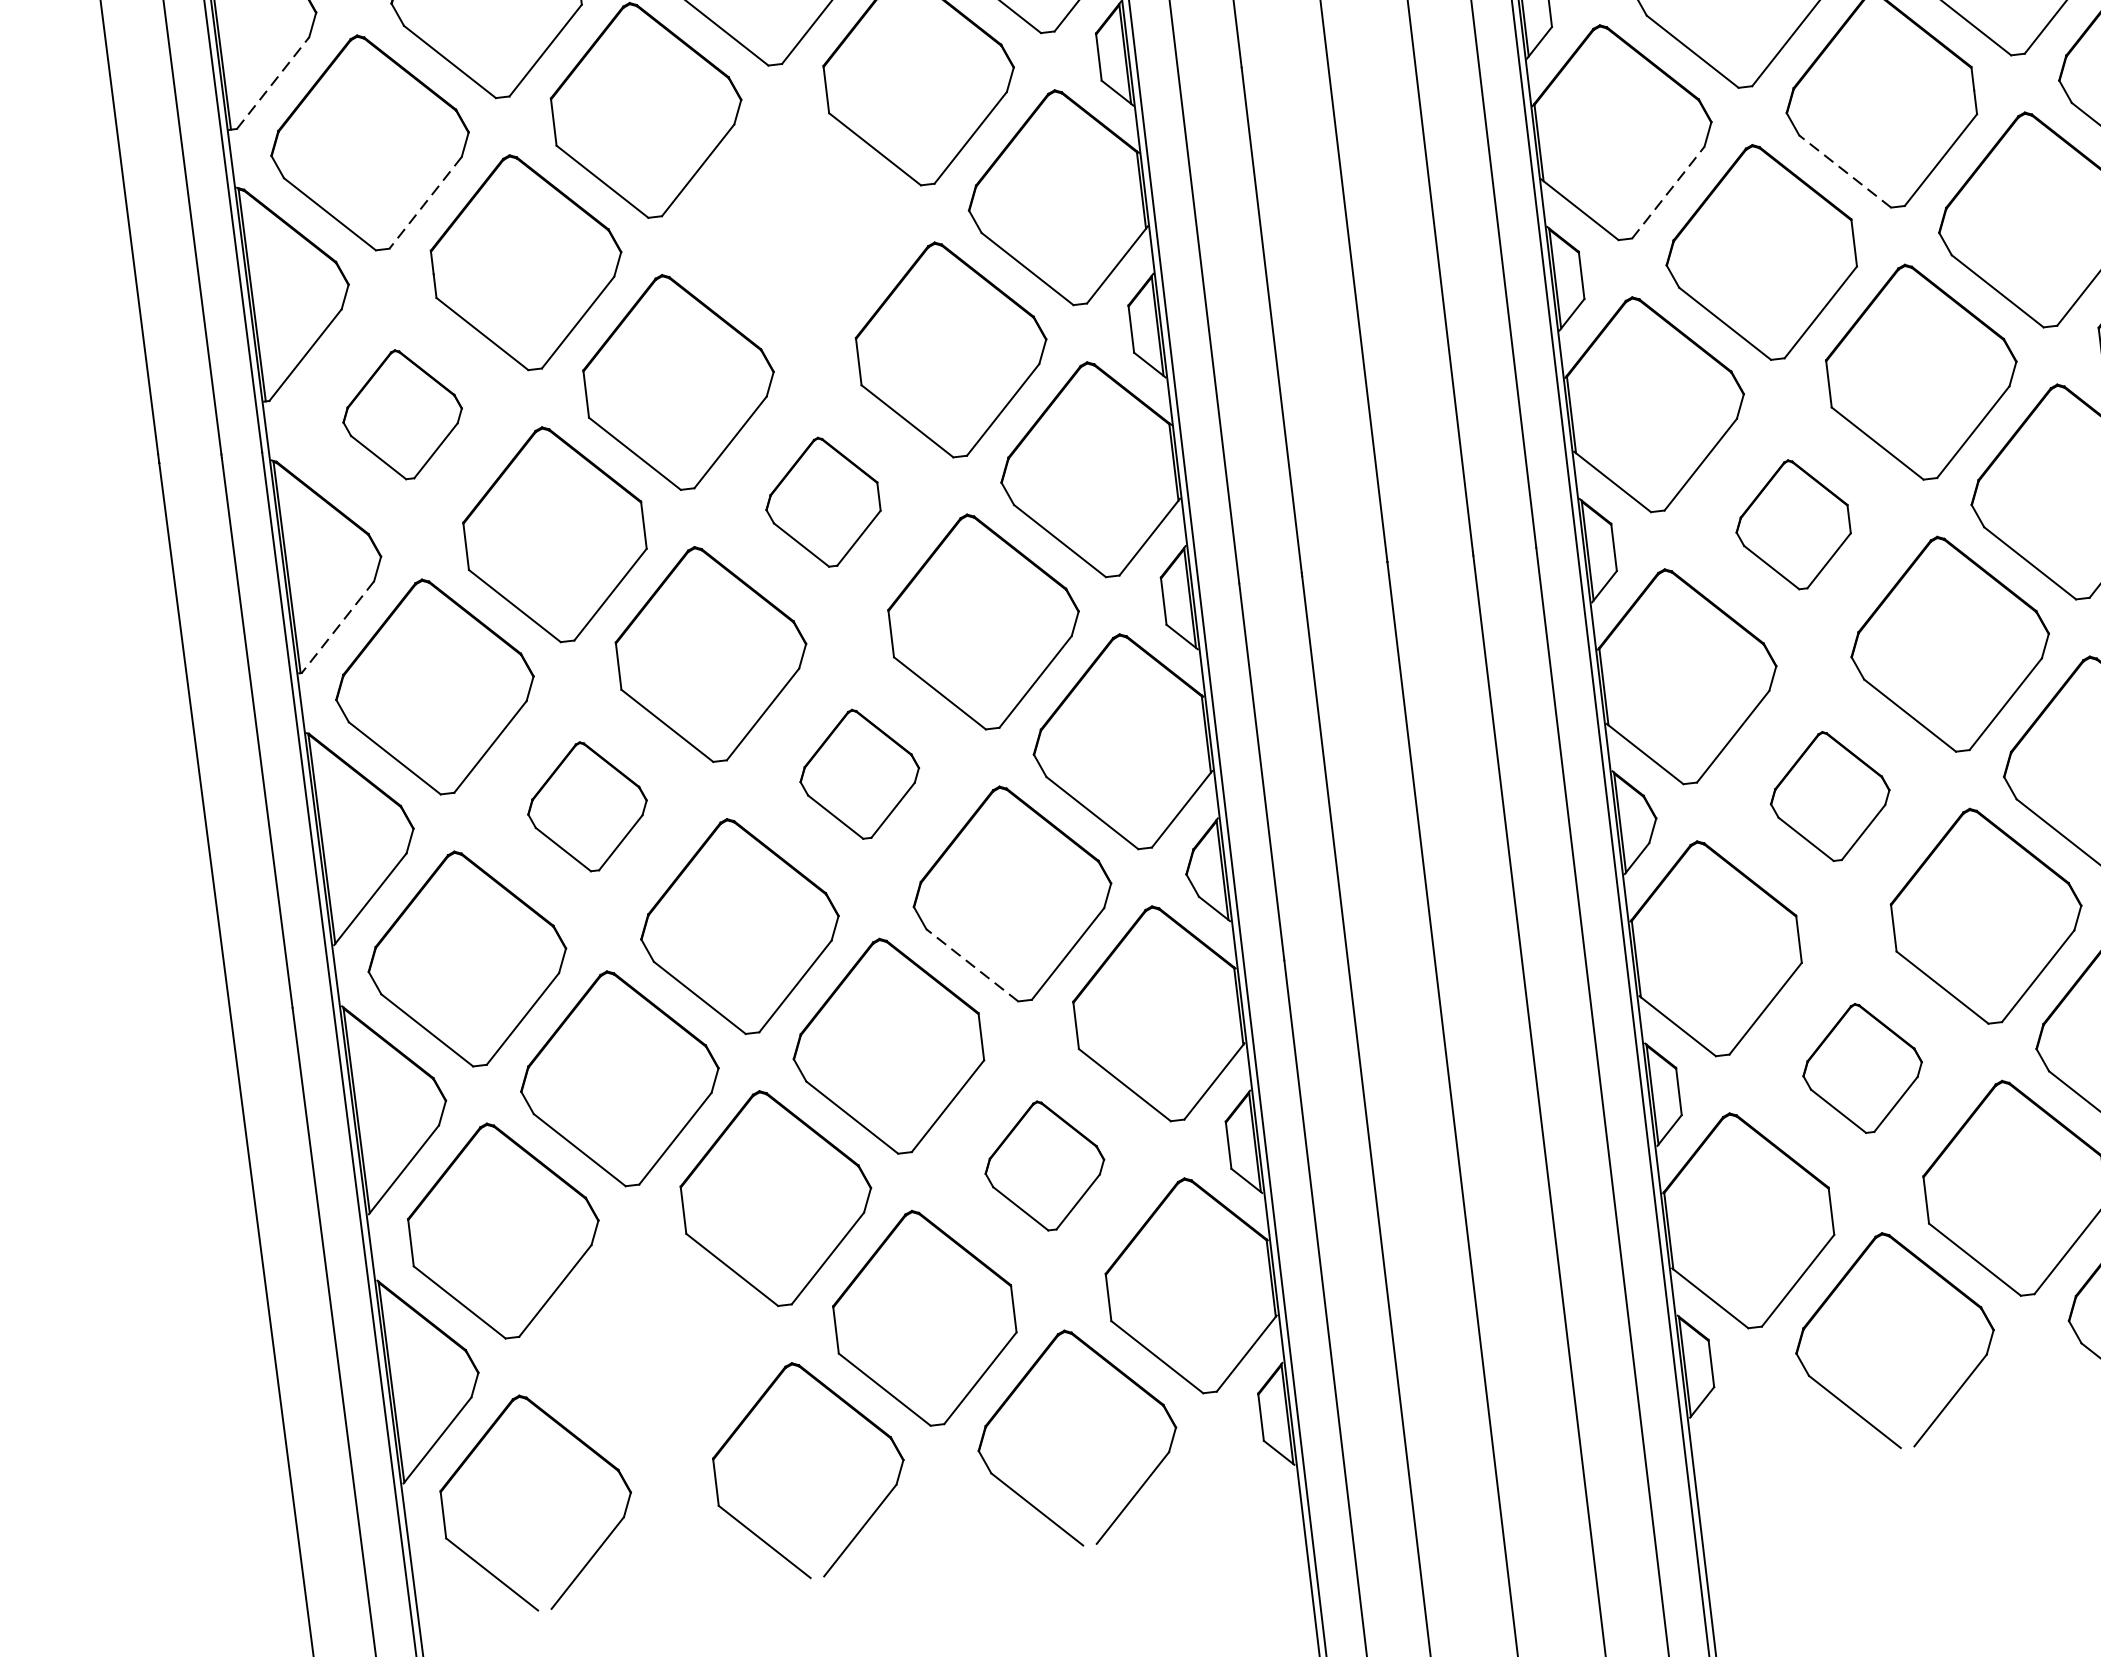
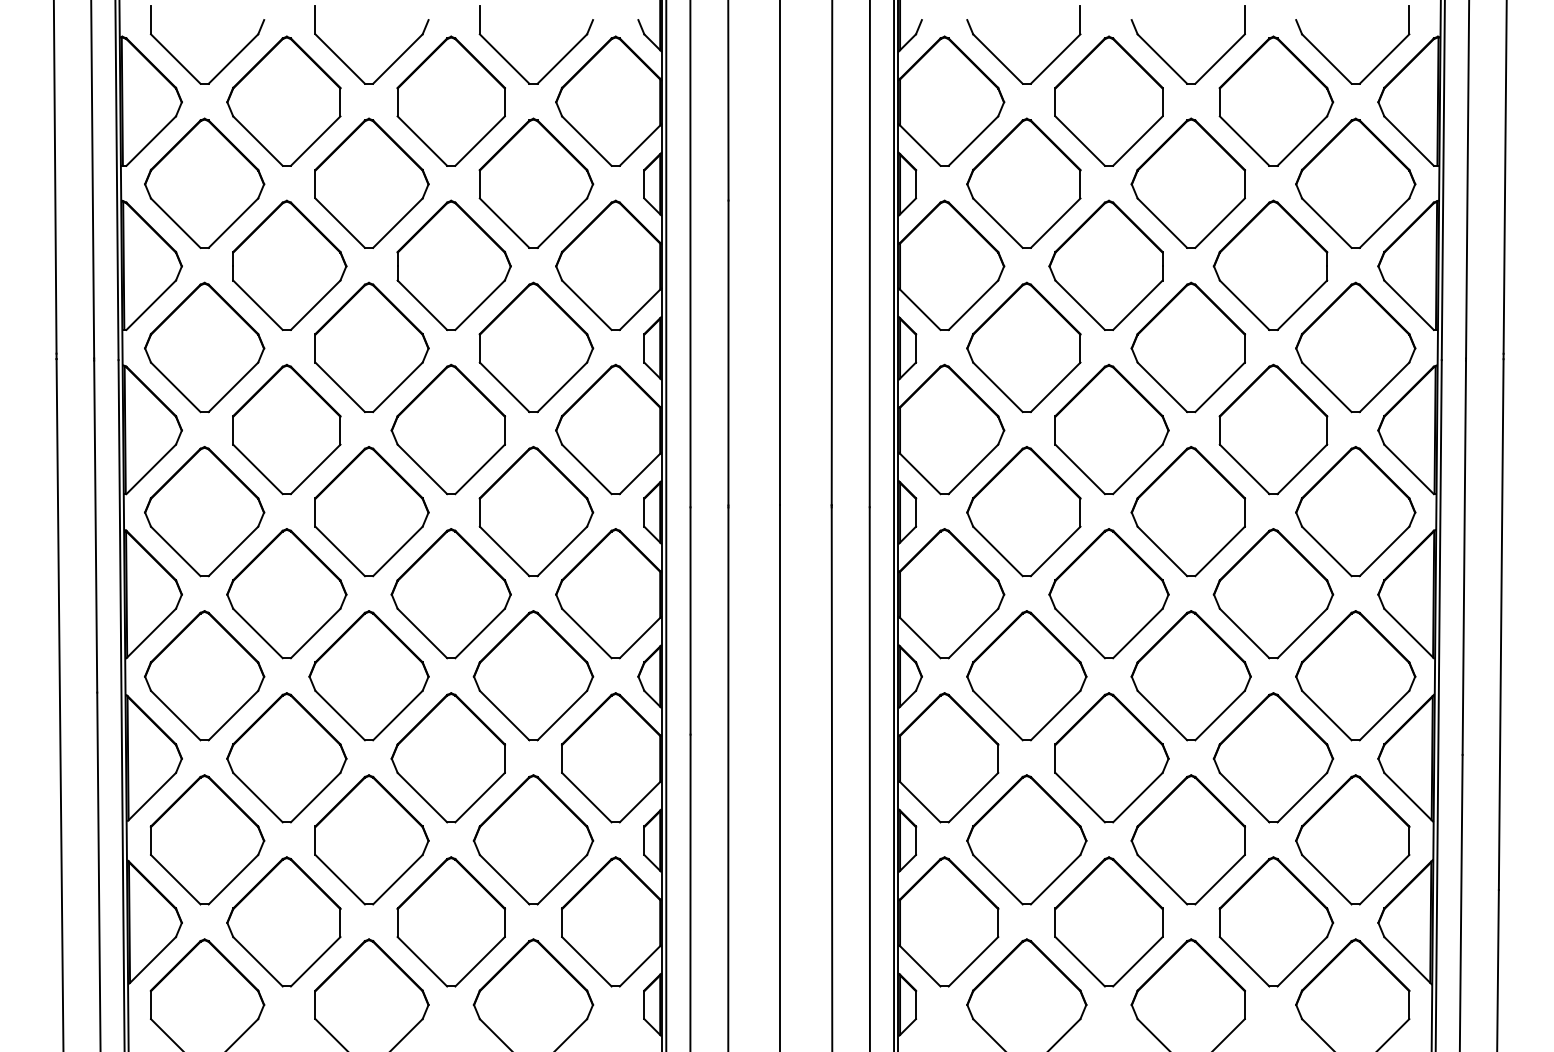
line: (273, 83) -> (151, 141), dashed -> solid
line: (1845, 171) -> (1080, 305), dashed -> solid
line: (1668, 193) -> (973, 305), dashed -> solid
line: (425, 203) -> (233, 223), dashed -> solid
part: (798, 227) -> (453, 264), added
part: (402, 414) -> (204, 347), size x1.67
part: (822, 502) -> (448, 429), size x1.67
part: (1792, 524) -> (1023, 511), size x1.67
line: (338, 627) -> (151, 469), dashed -> solid
part: (858, 773) -> (450, 593), size x1.67
part: (1829, 795) -> (1026, 675), size x1.67
part: (586, 806) -> (286, 593), size x1.67
line: (972, 965) -> (504, 715), dashed -> solid
part: (1861, 1067) -> (1026, 839), size x1.67
part: (1044, 1165) -> (533, 839), size x1.67
part: (646, 1350) -> (283, 921), added

